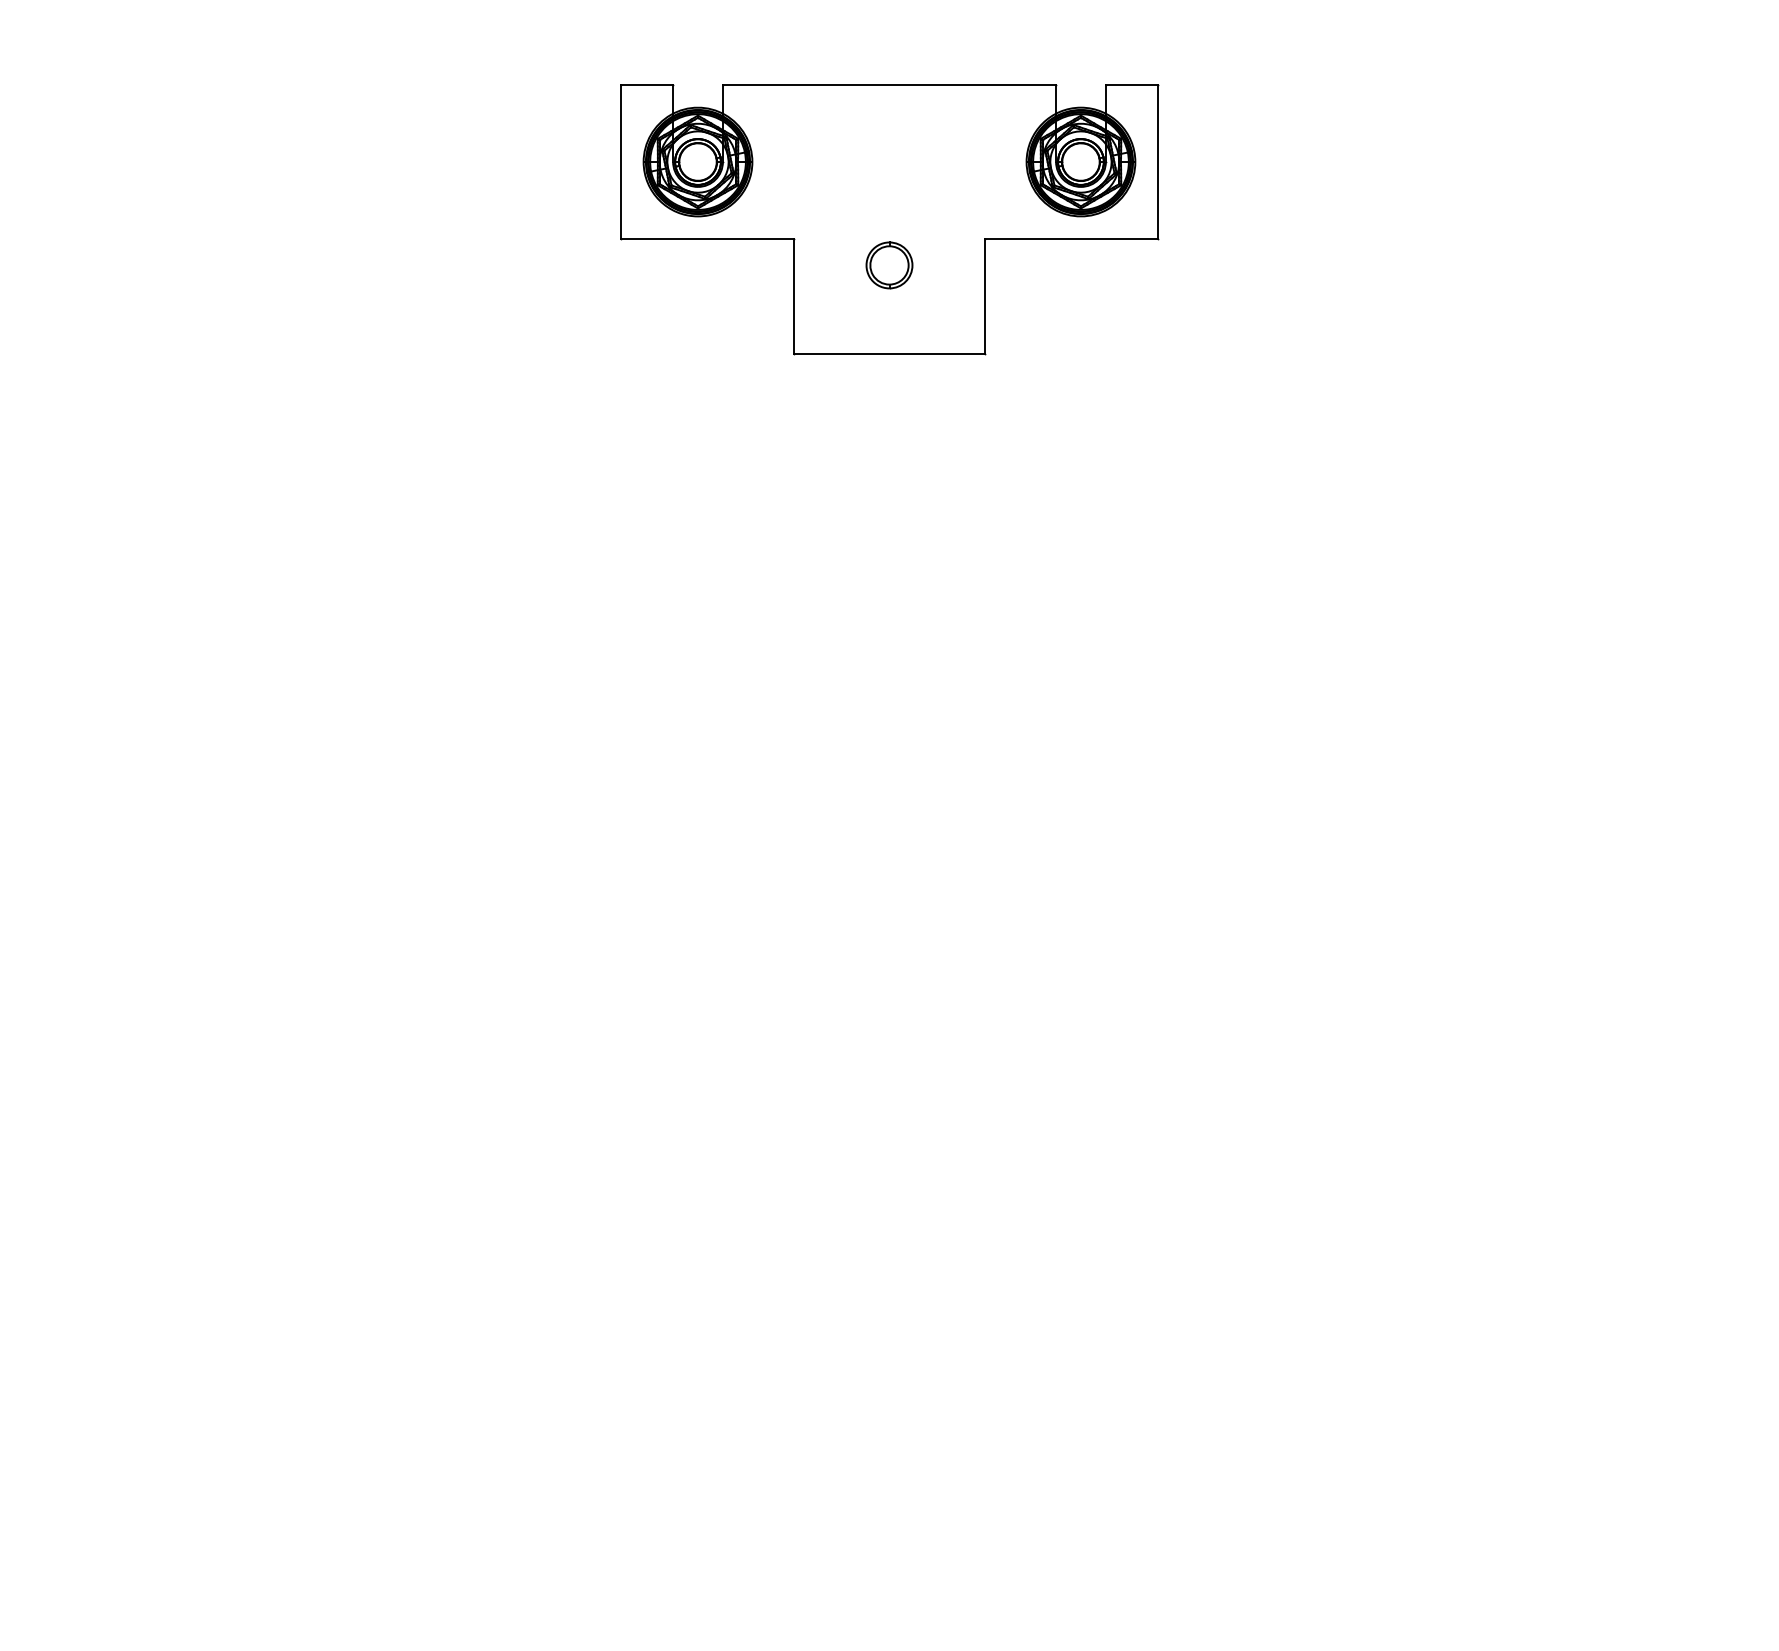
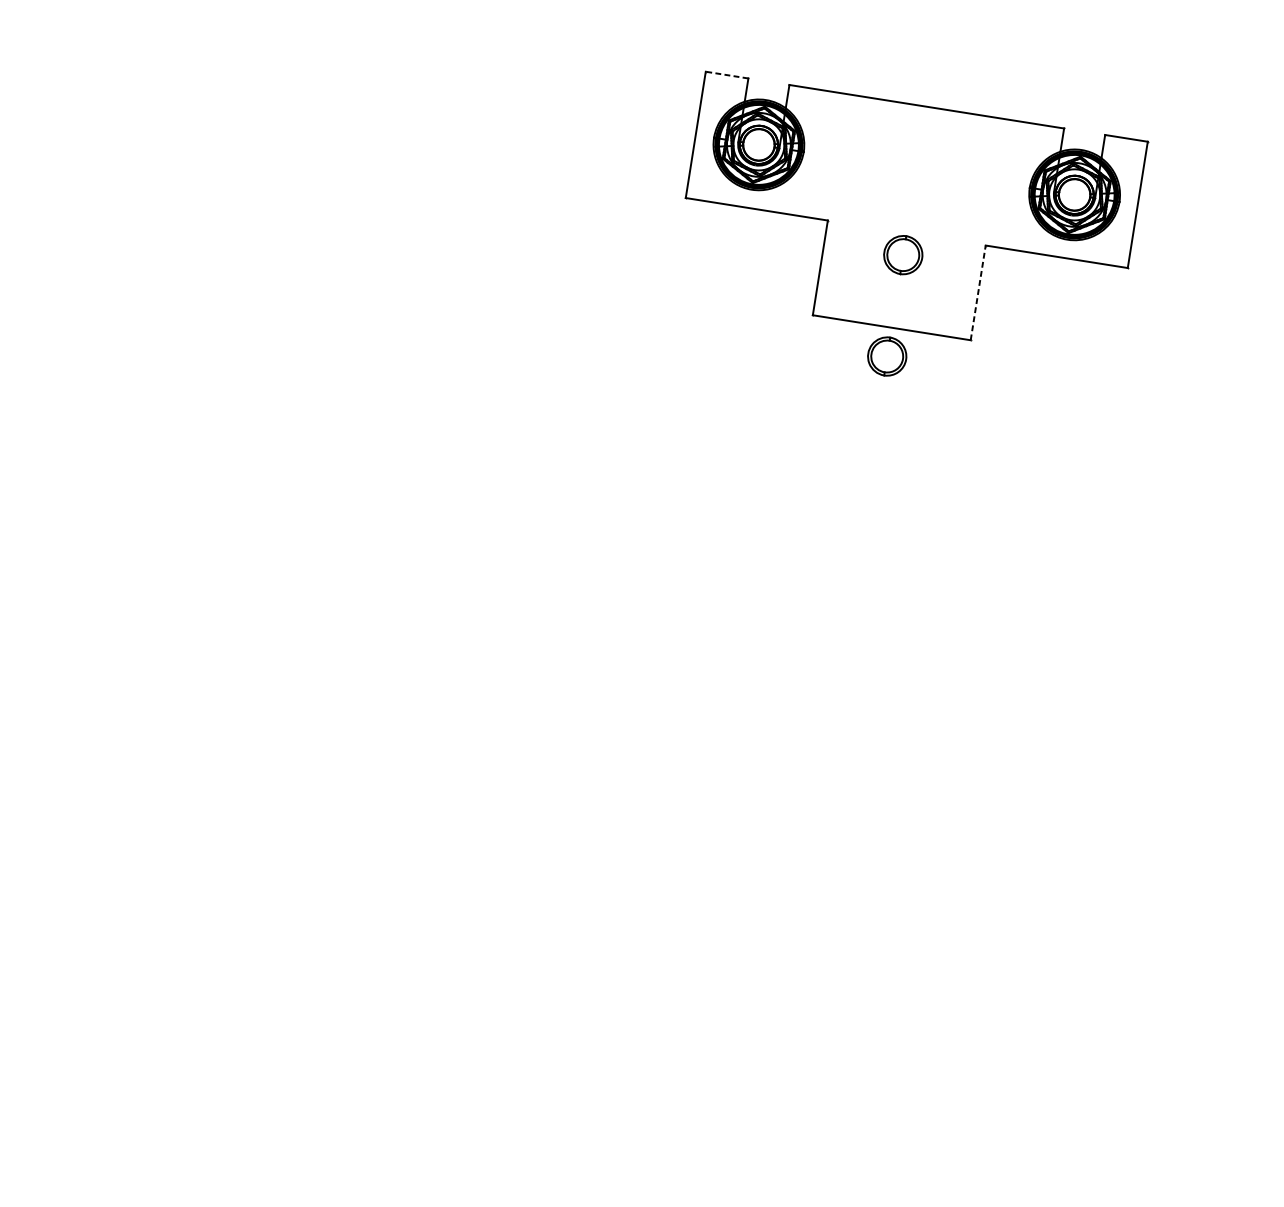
line: (647, 85) -> (727, 75), solid -> dashed
line: (985, 295) -> (978, 292), solid -> dashed
part: (889, 388) -> (887, 356), added

